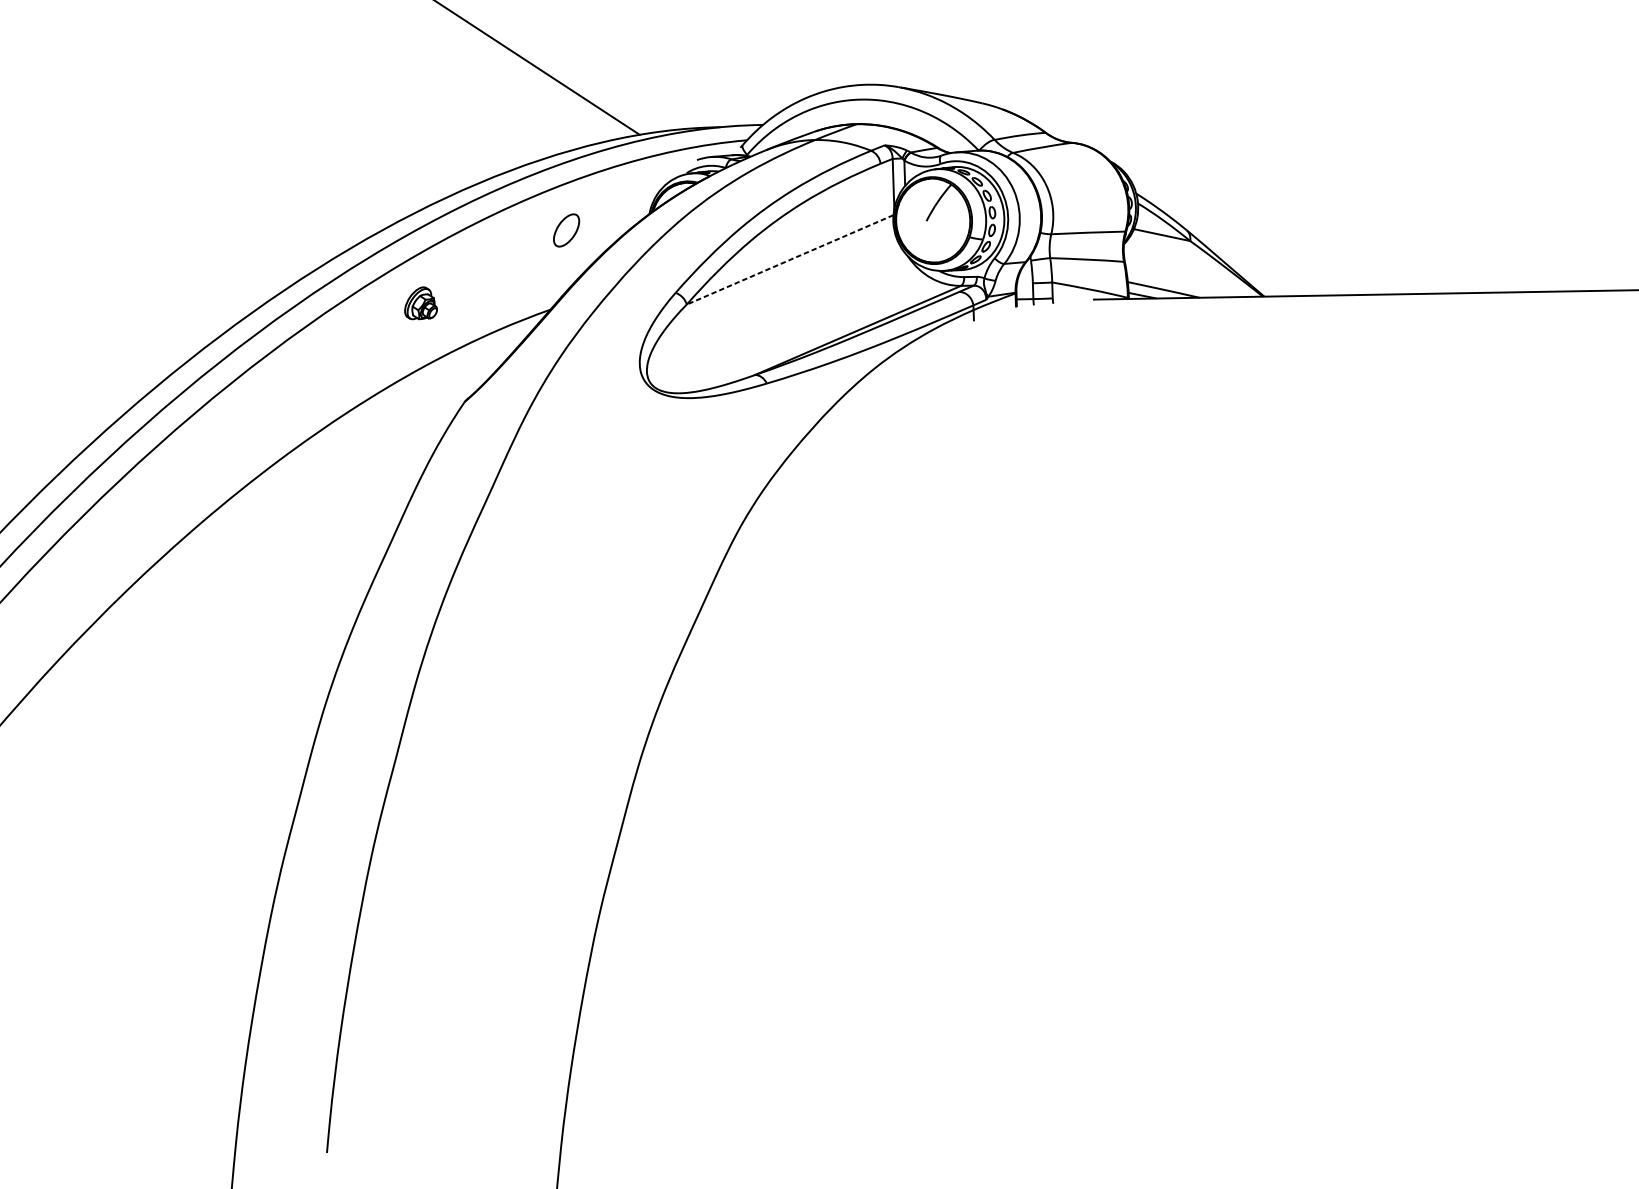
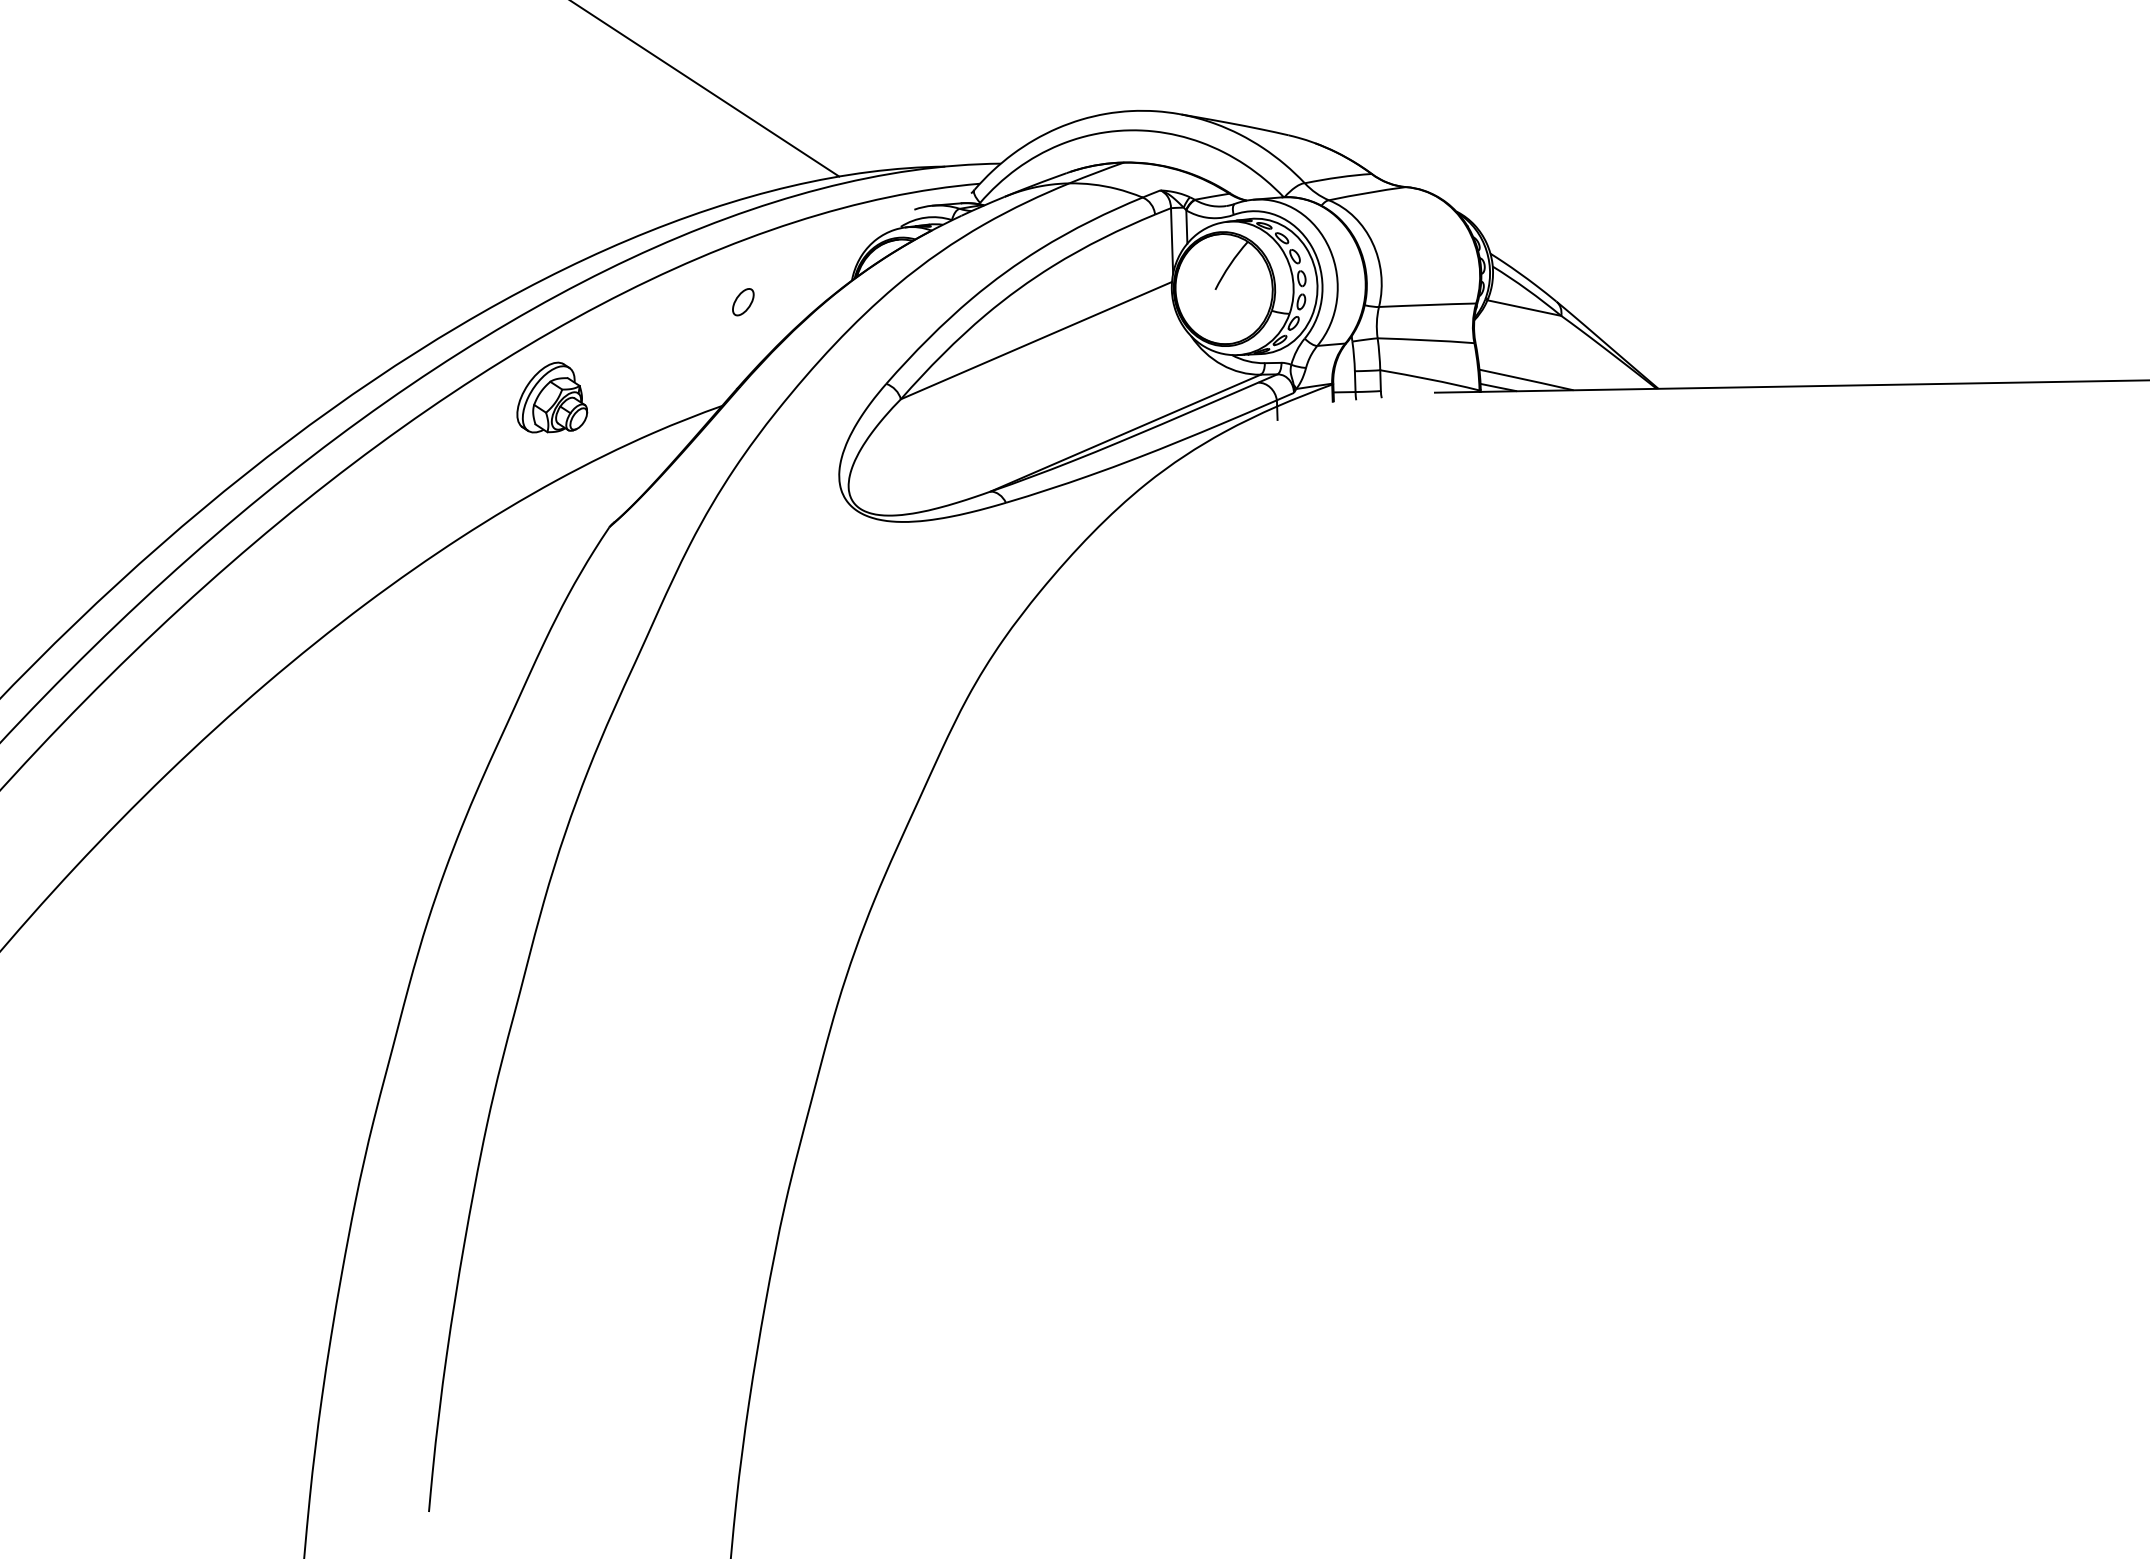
part: (566, 230) -> (743, 302), size x0.62
line: (790, 259) -> (1036, 340), dashed -> solid
part: (421, 303) -> (552, 397), size x1.67

